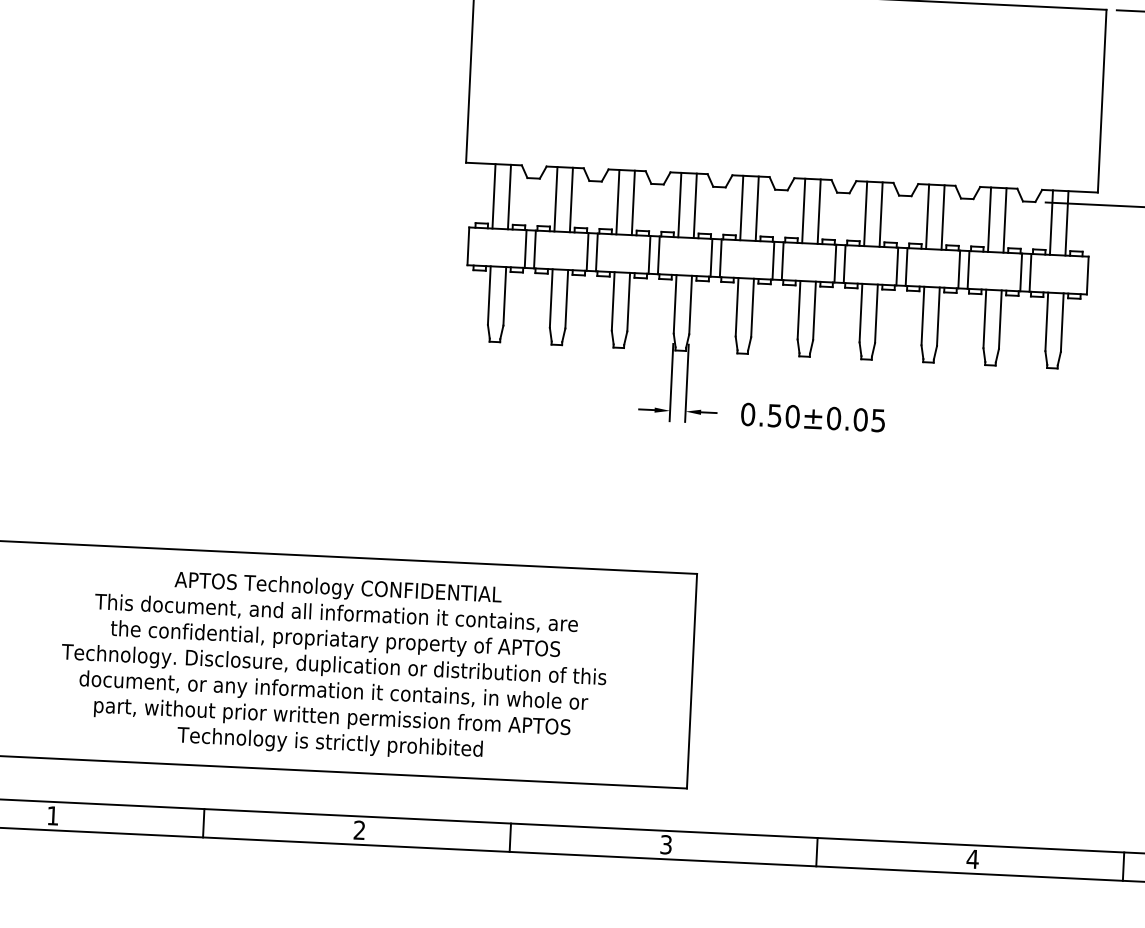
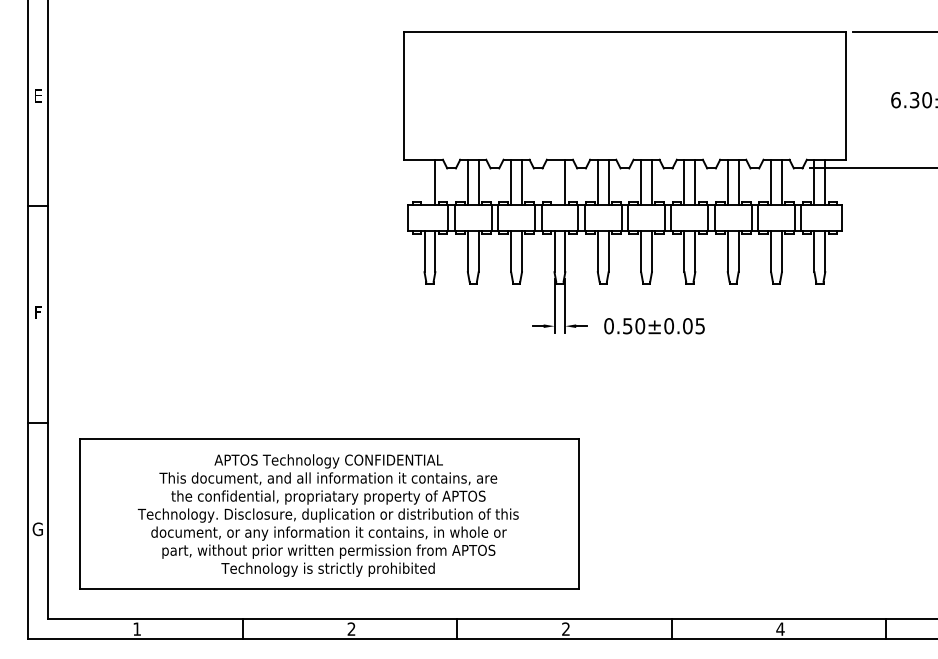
line: (494, 195) -> (424, 181), removed
line: (679, 203) -> (554, 181), removed
text: (665, 845) -> (565, 629), 3 -> 2

